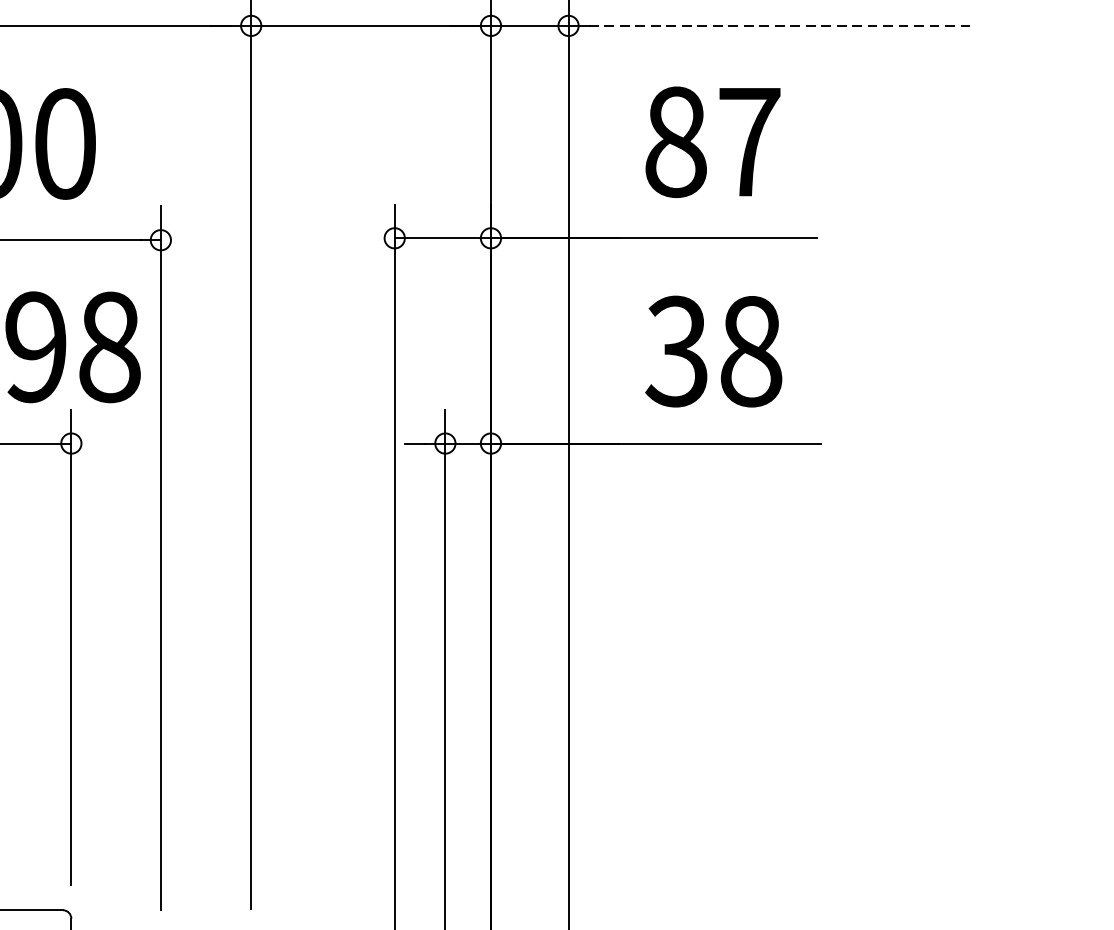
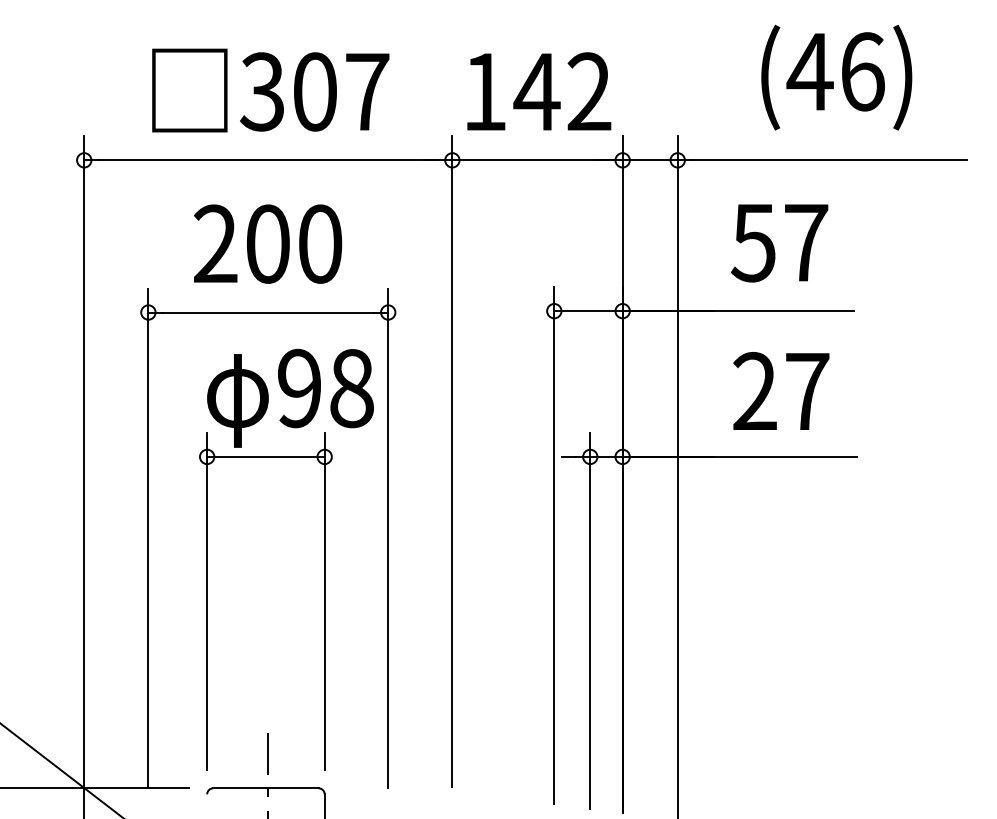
line: (783, 26) -> (830, 160), dashed -> solid
text: (673, 141) -> (752, 242), 87 -> 57
text: (713, 351) -> (780, 391), 38 -> 27

